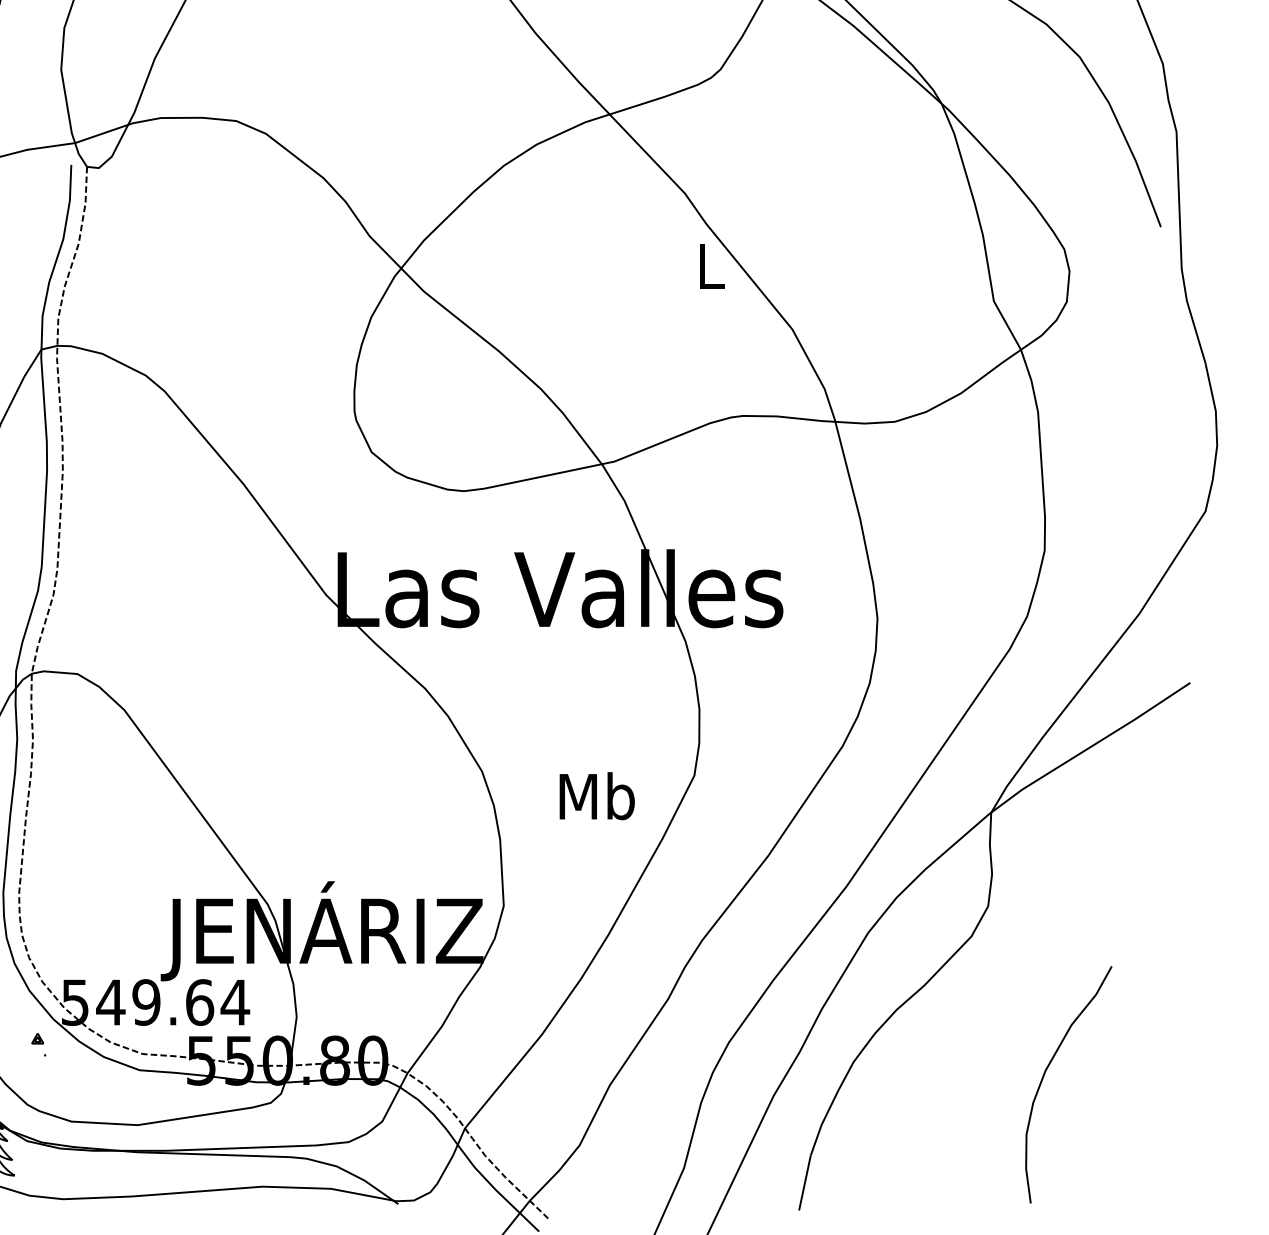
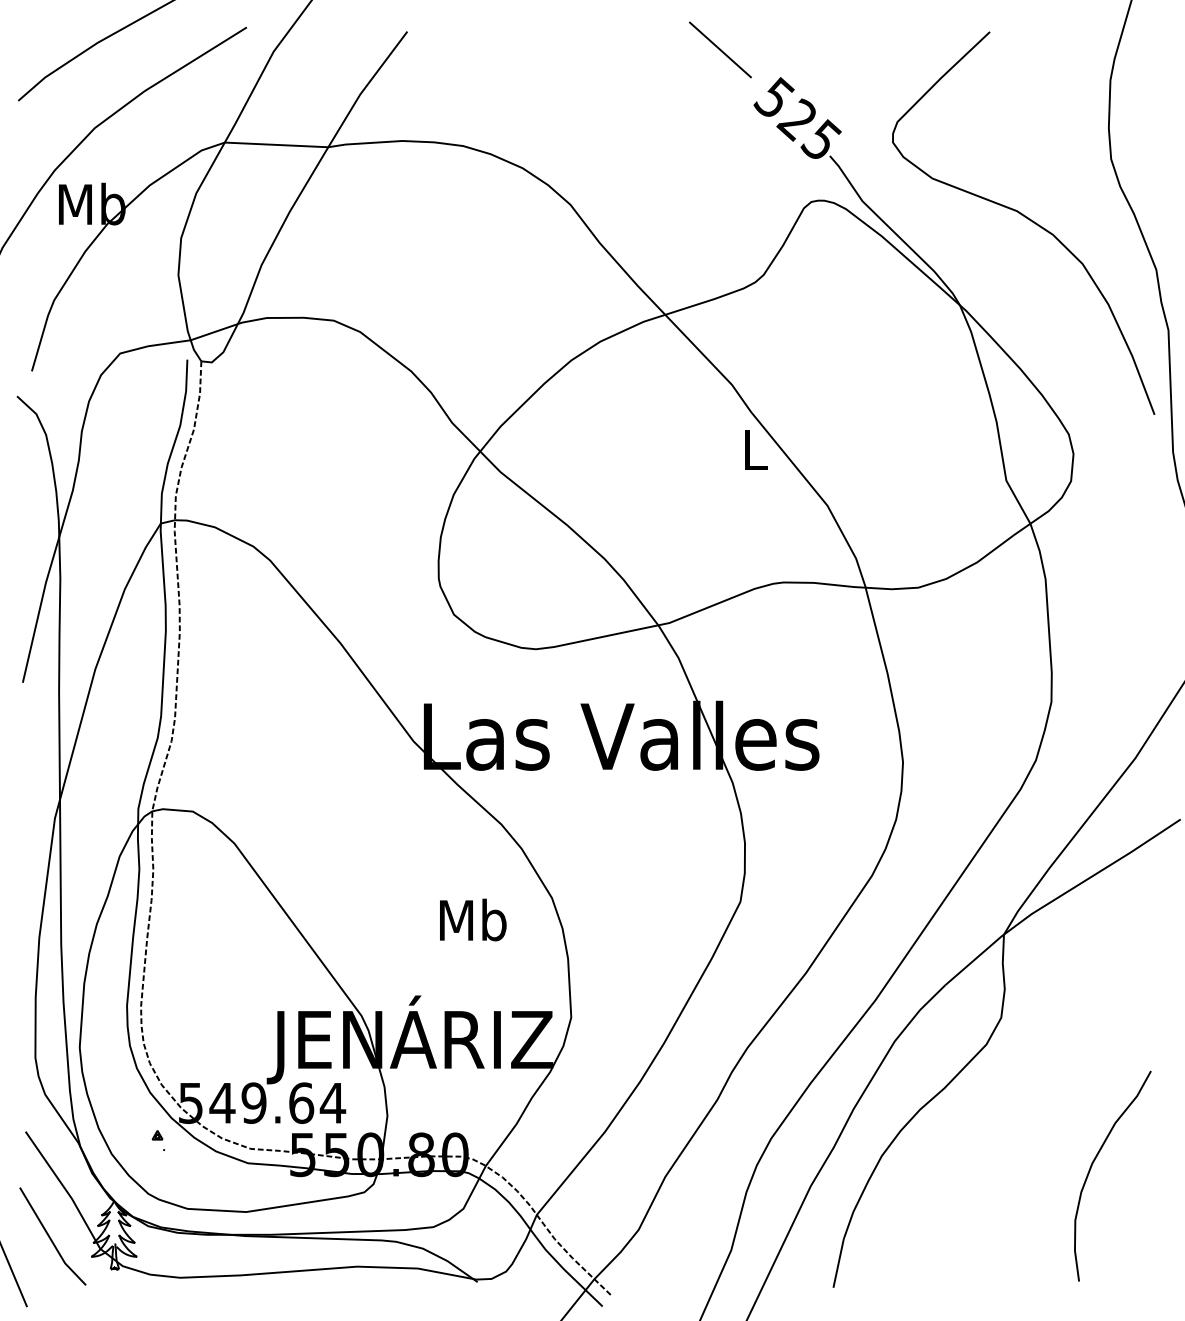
text: (597, 795) -> (473, 919), moved
curve: (1045, 1073) -> (1092, 1166), moved

